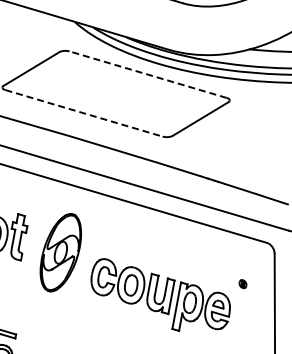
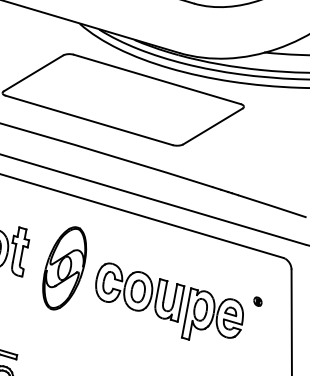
line: (148, 74) -> (157, 79), dashed -> solid
line: (84, 113) -> (89, 120), dashed -> solid
part: (160, 294) -> (169, 301), moved

